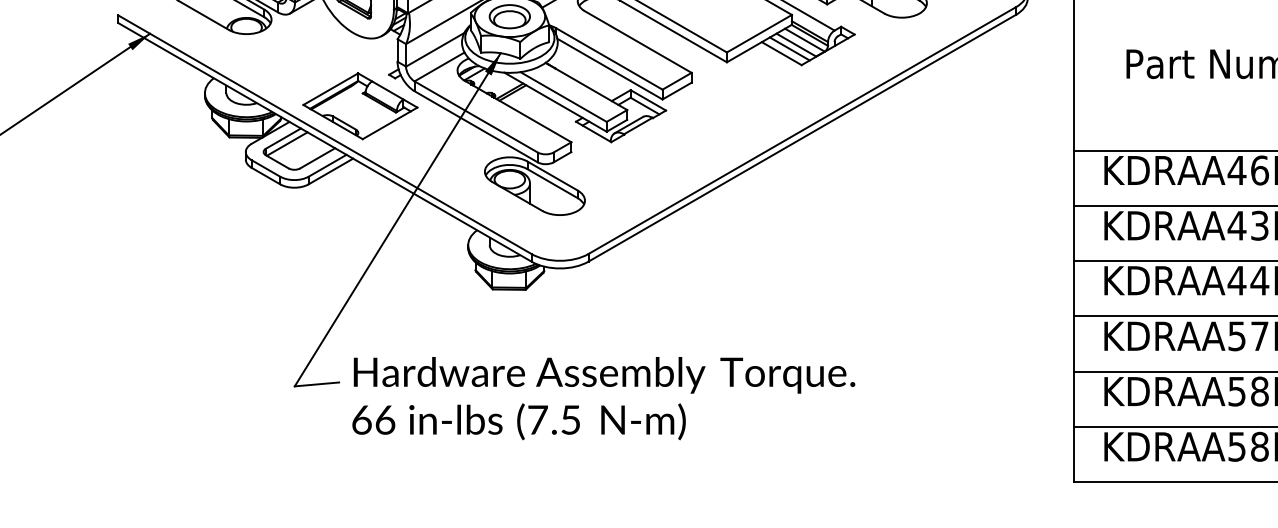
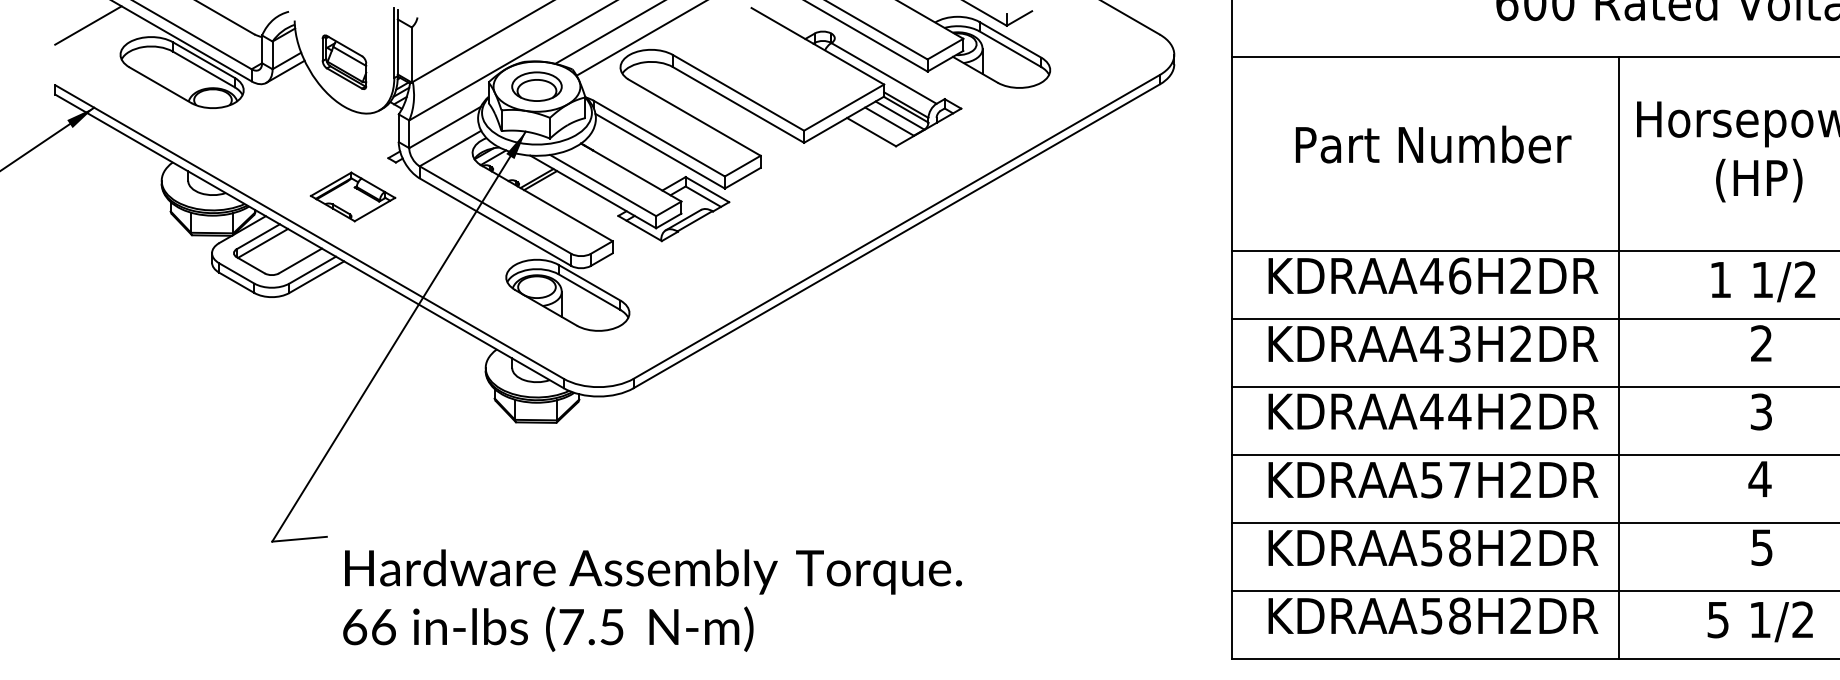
line: (789, 49) -> (881, 126), removed
part: (359, 105) -> (352, 196), size x0.6
text: (603, 398) -> (652, 600), moved

